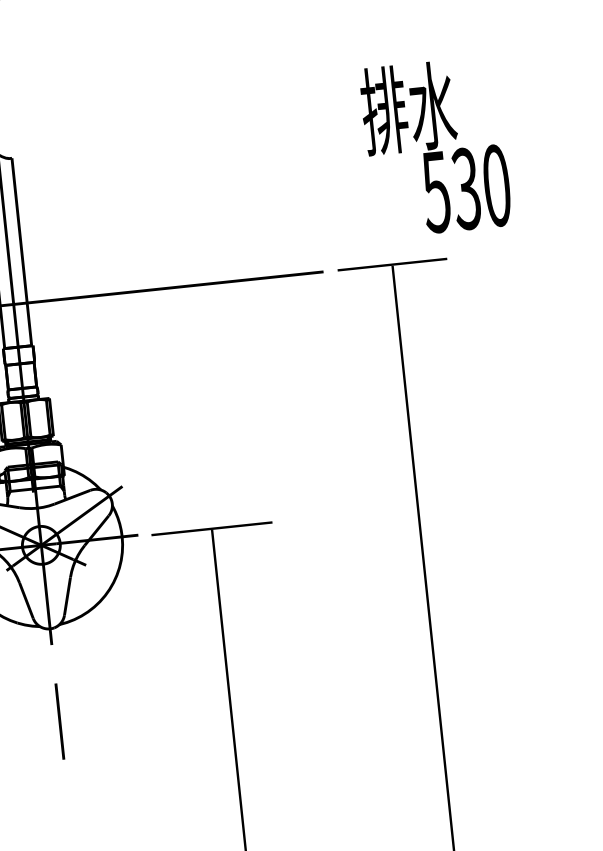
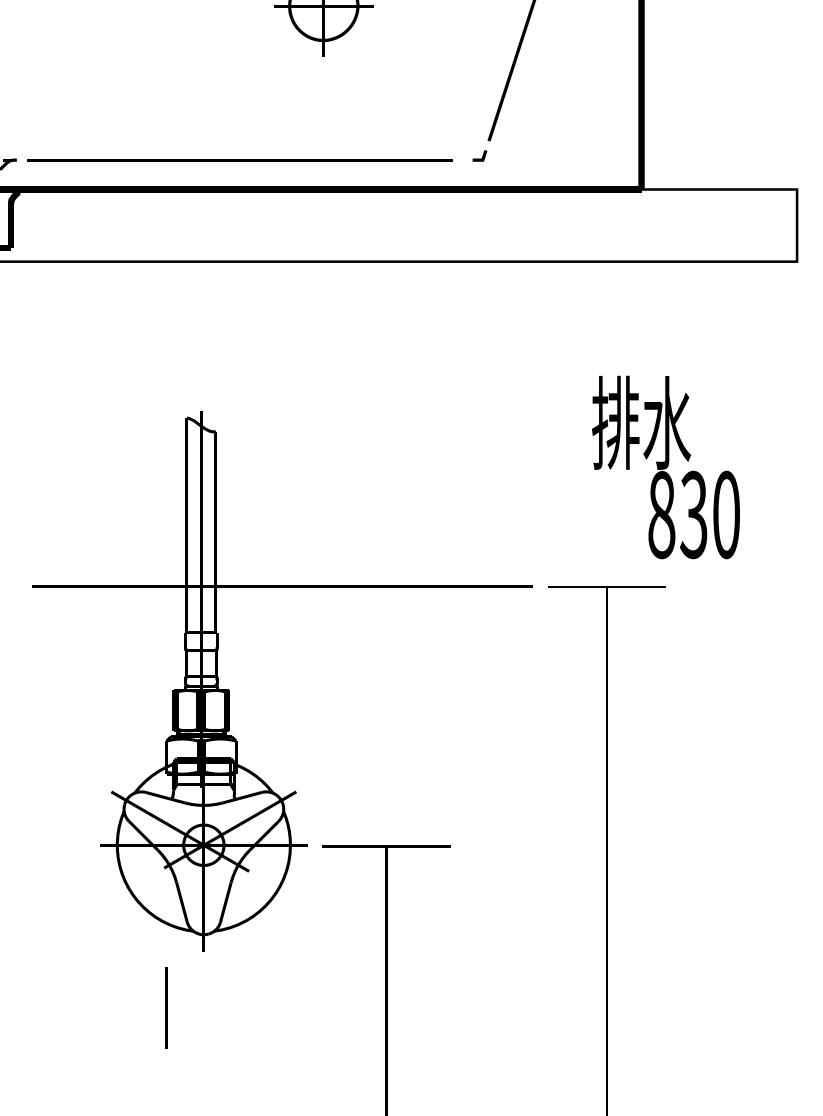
text: (436, 192) -> (661, 515), 530 -> 830
line: (59, 721) -> (166, 1007), moved

